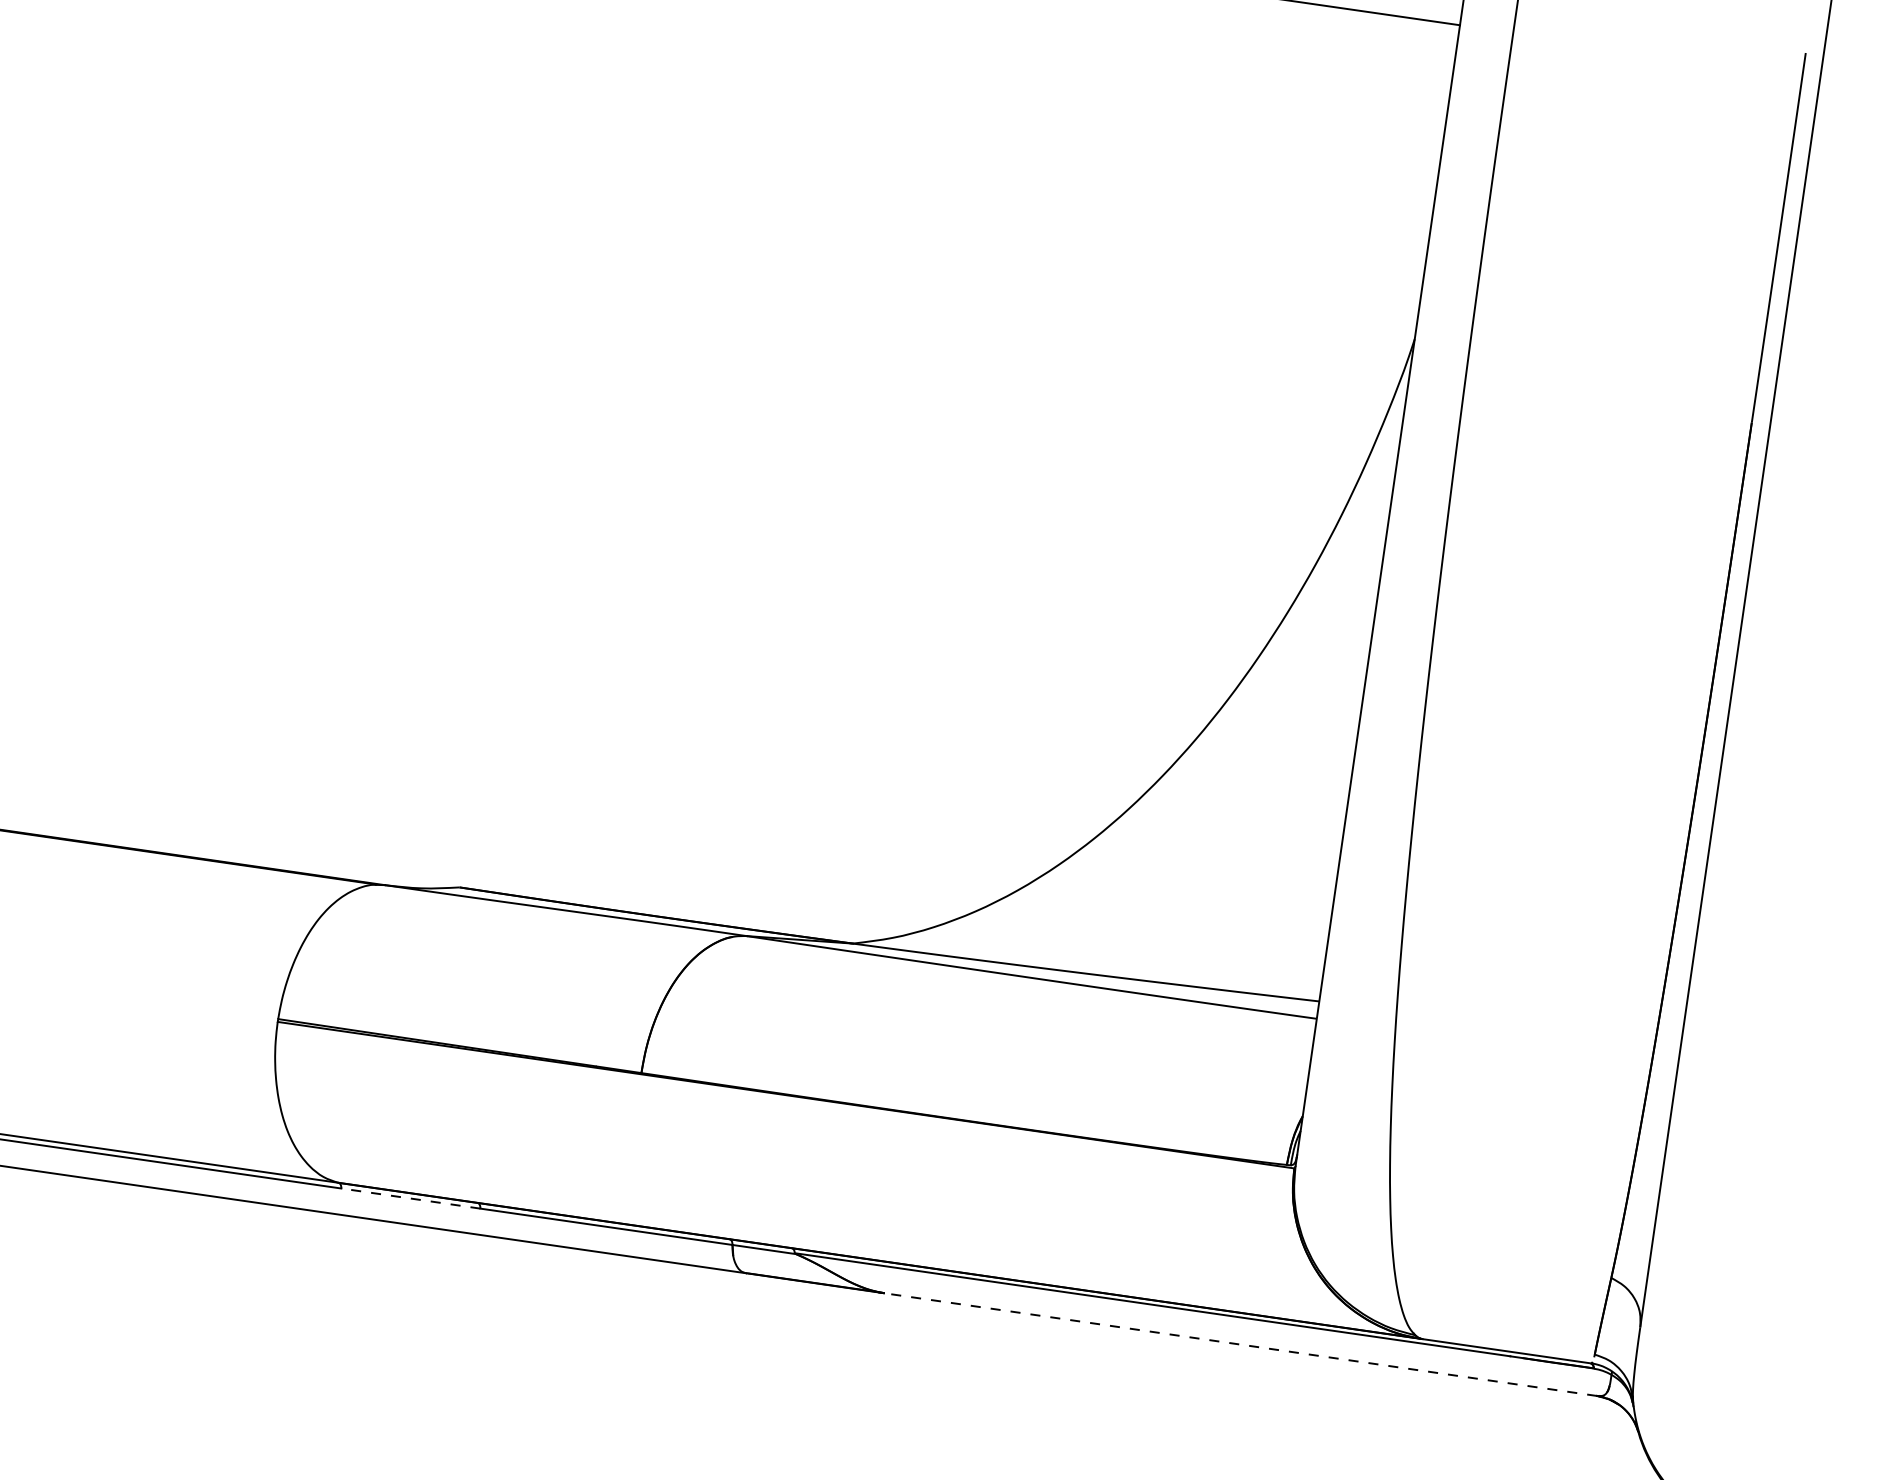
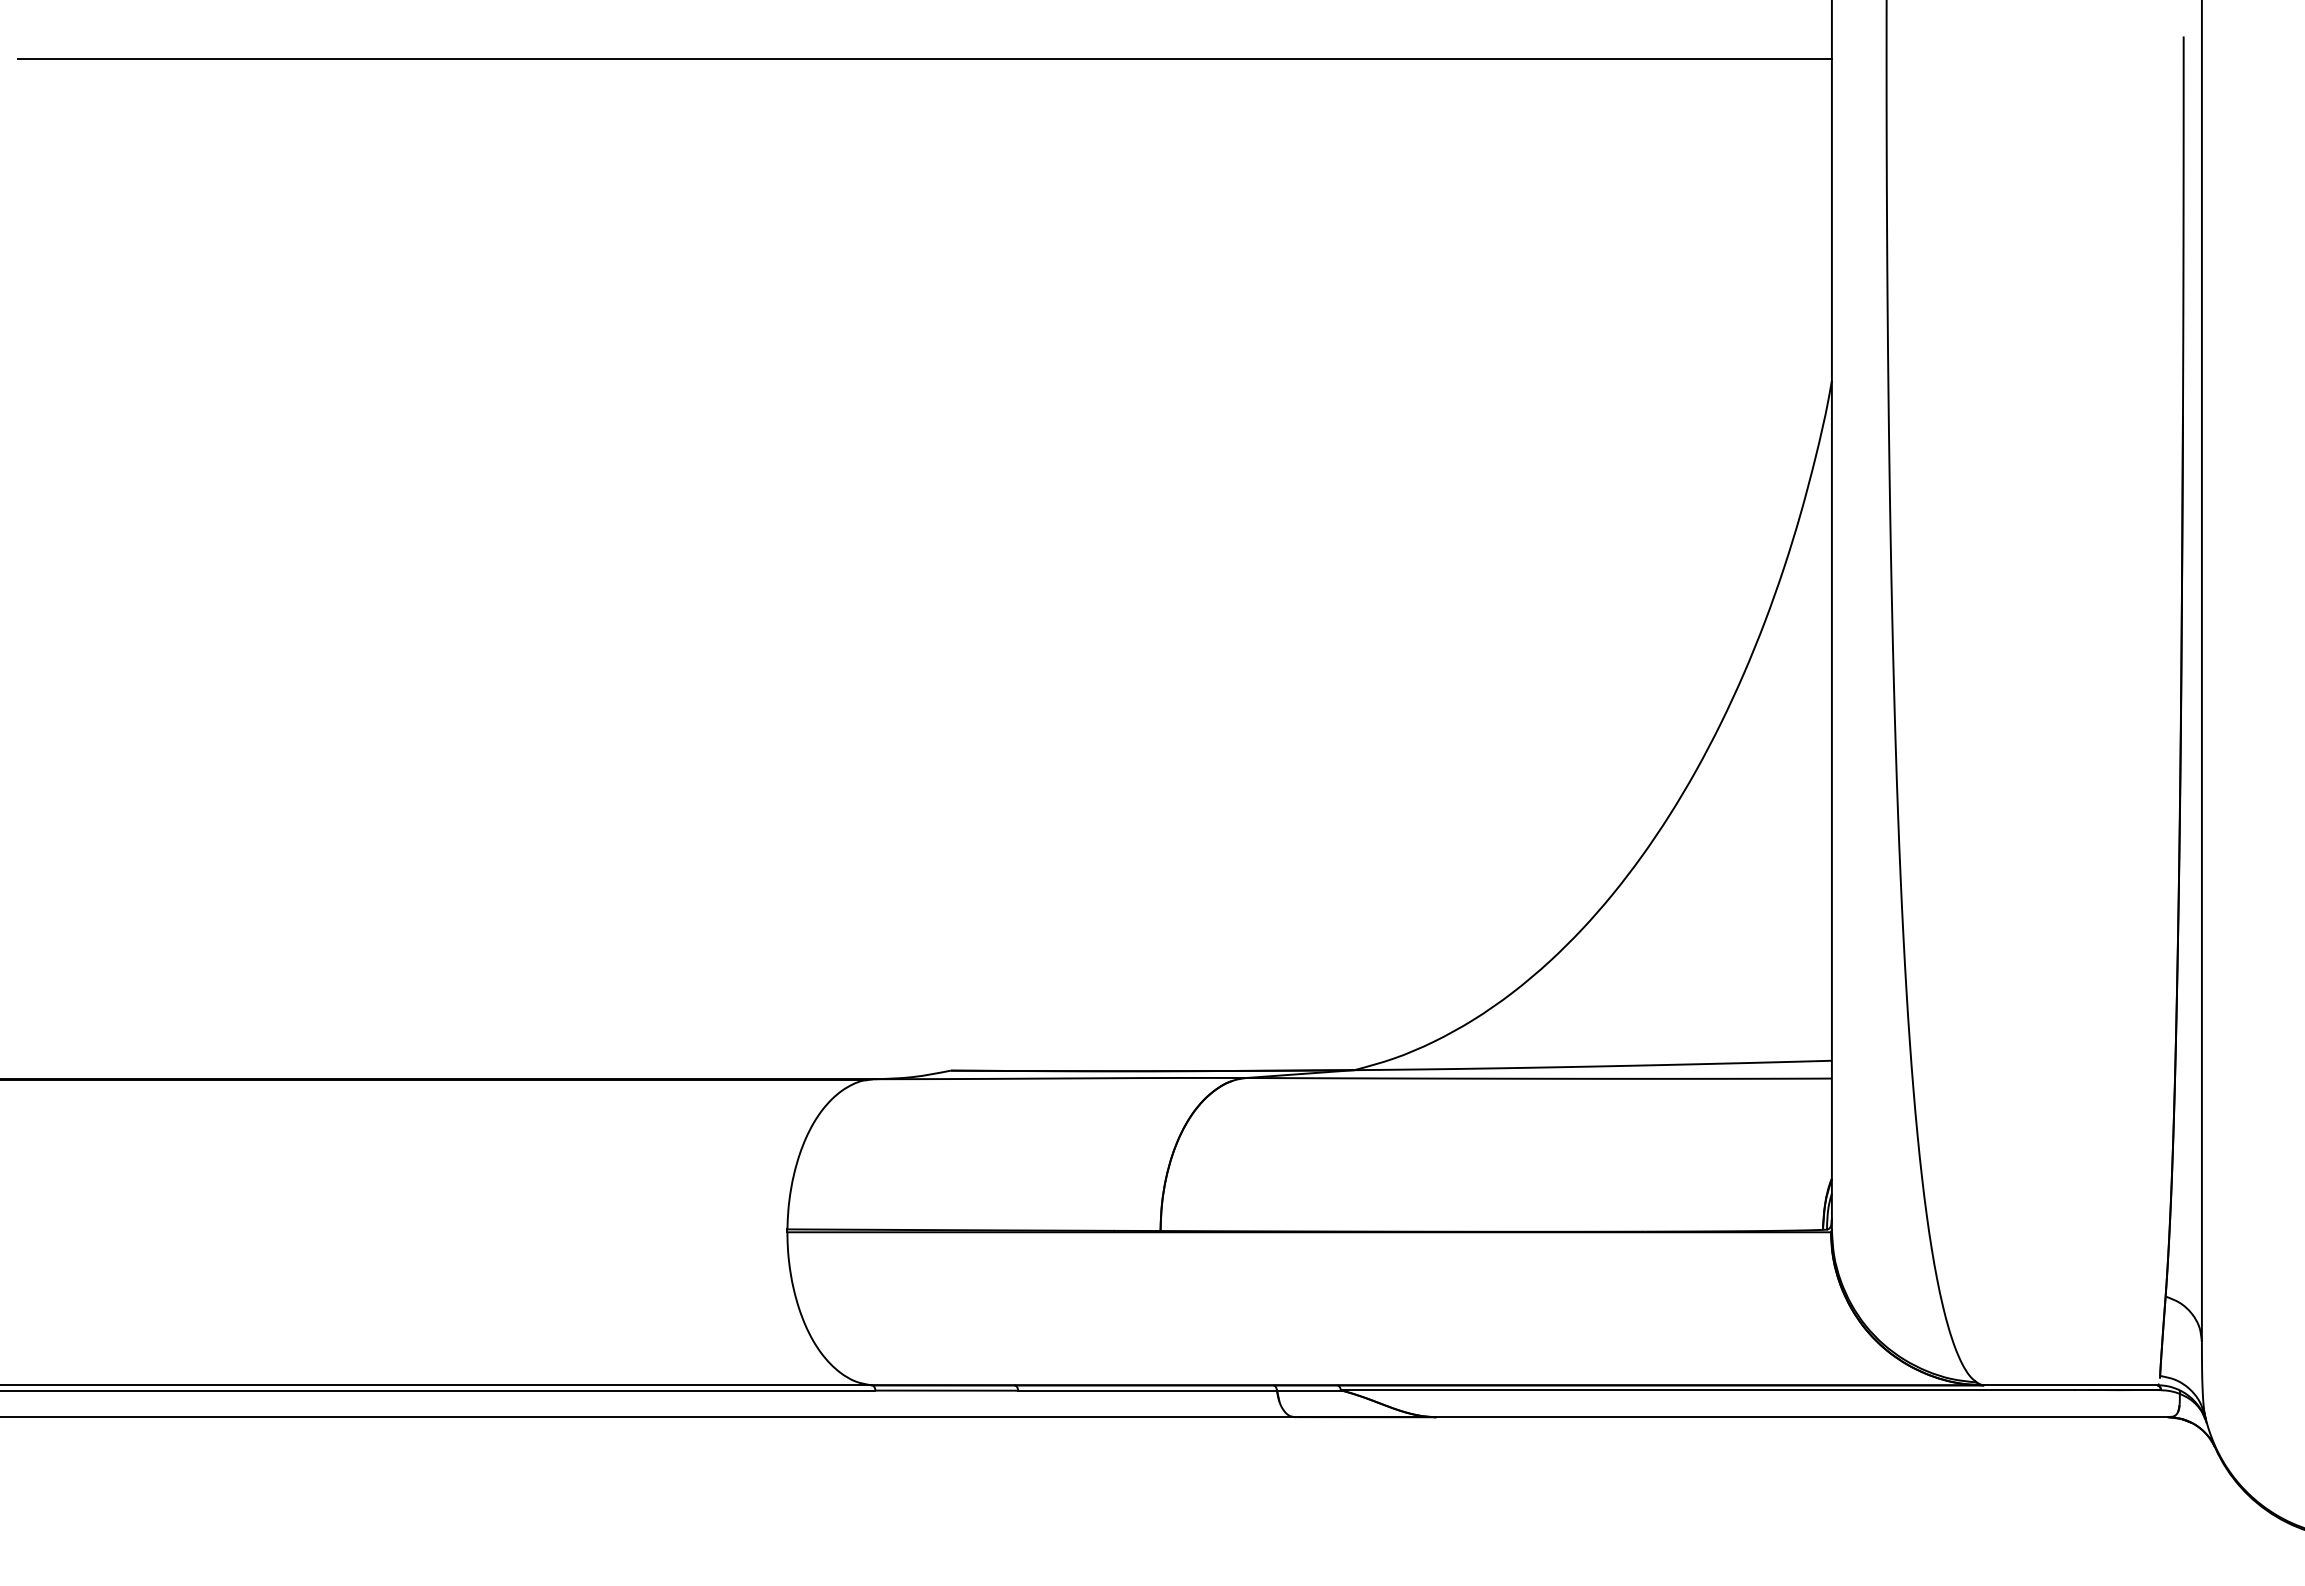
line: (410, 1198) -> (946, 1390), dashed -> solid
line: (1239, 1344) -> (1801, 1417), dashed -> solid

